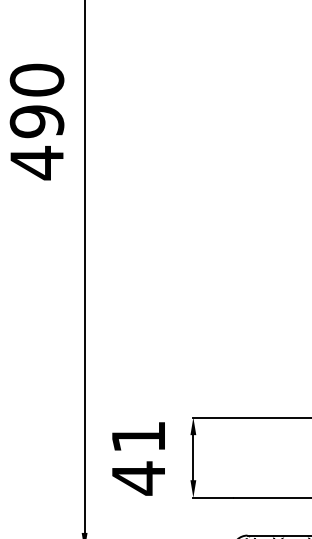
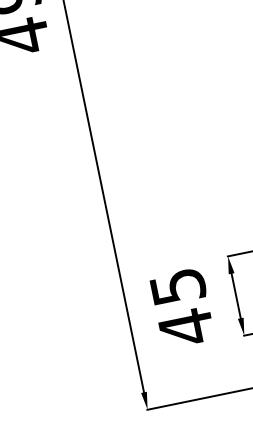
text: (138, 437) -> (177, 287), 41 -> 45

